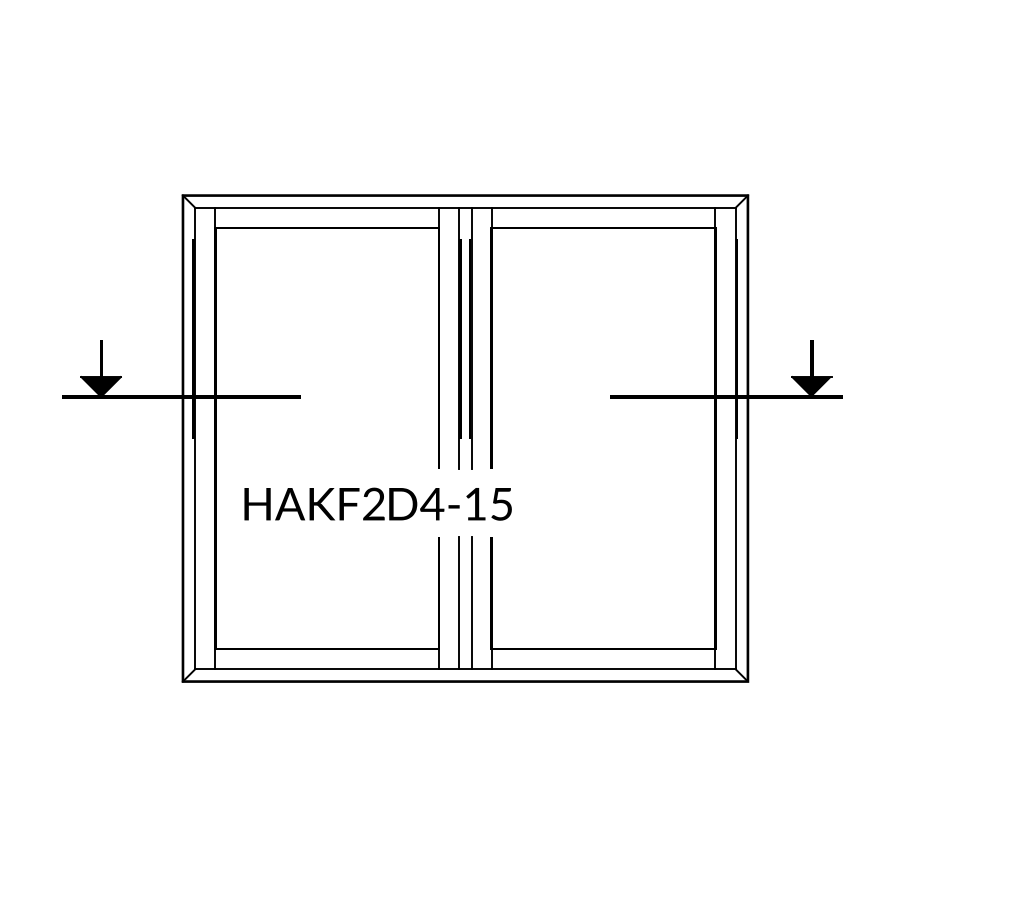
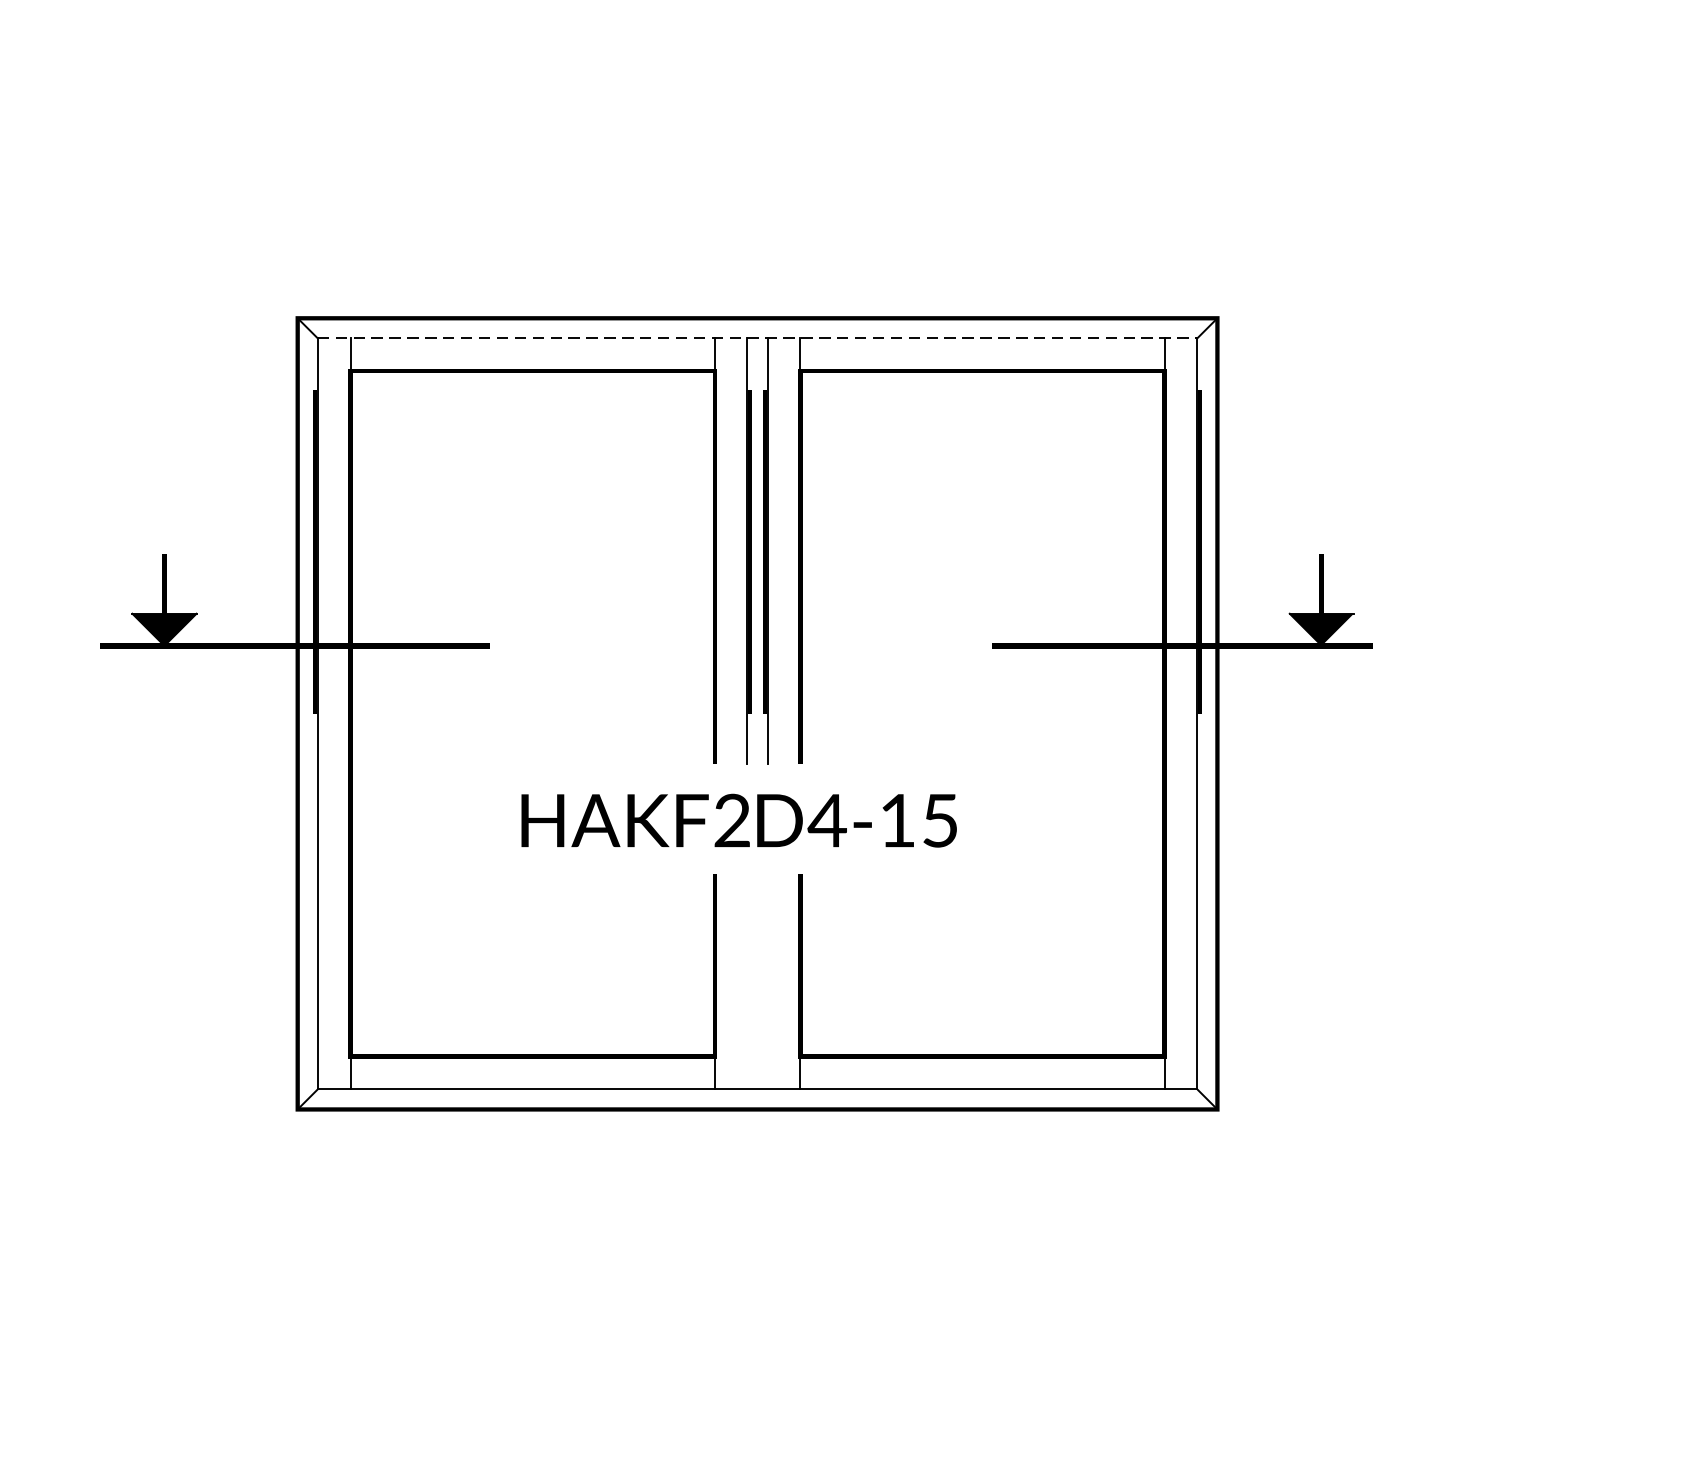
line: (465, 207) -> (757, 337), solid -> dashed
text: (377, 503) -> (738, 819), moved
line: (458, 602) -> (746, 980), removed
line: (472, 602) -> (769, 980), removed

